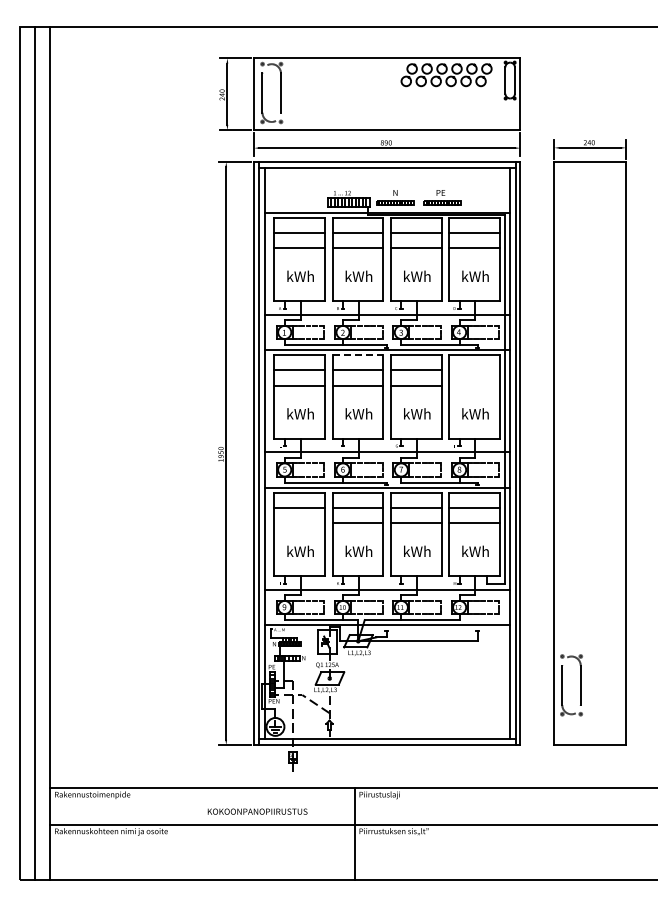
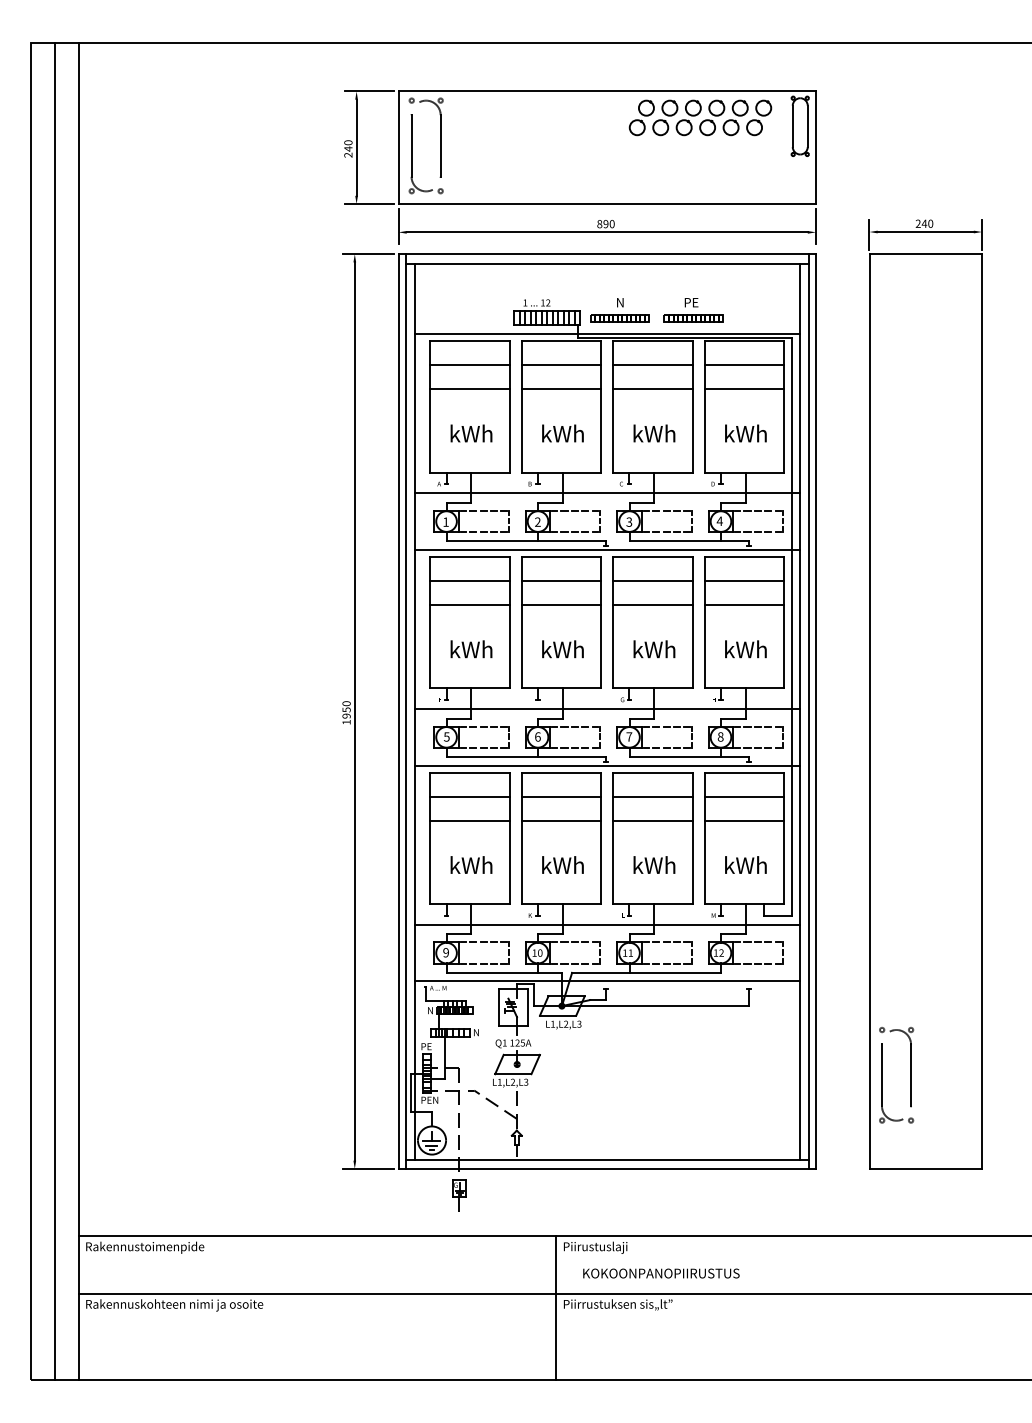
line: (358, 355) -> (562, 557), dashed -> solid
line: (474, 370) -> (744, 581), added
line: (474, 385) -> (744, 604), added
line: (299, 523) -> (469, 821), added
text: (257, 811) -> (661, 1273), moved

